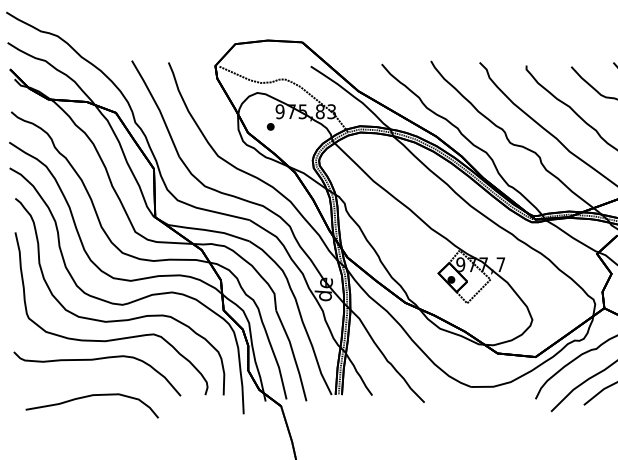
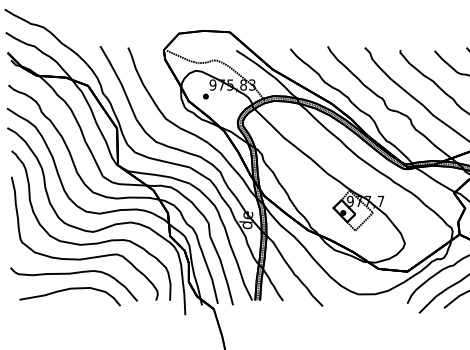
part: (88, 397) -> (67, 290), moved

